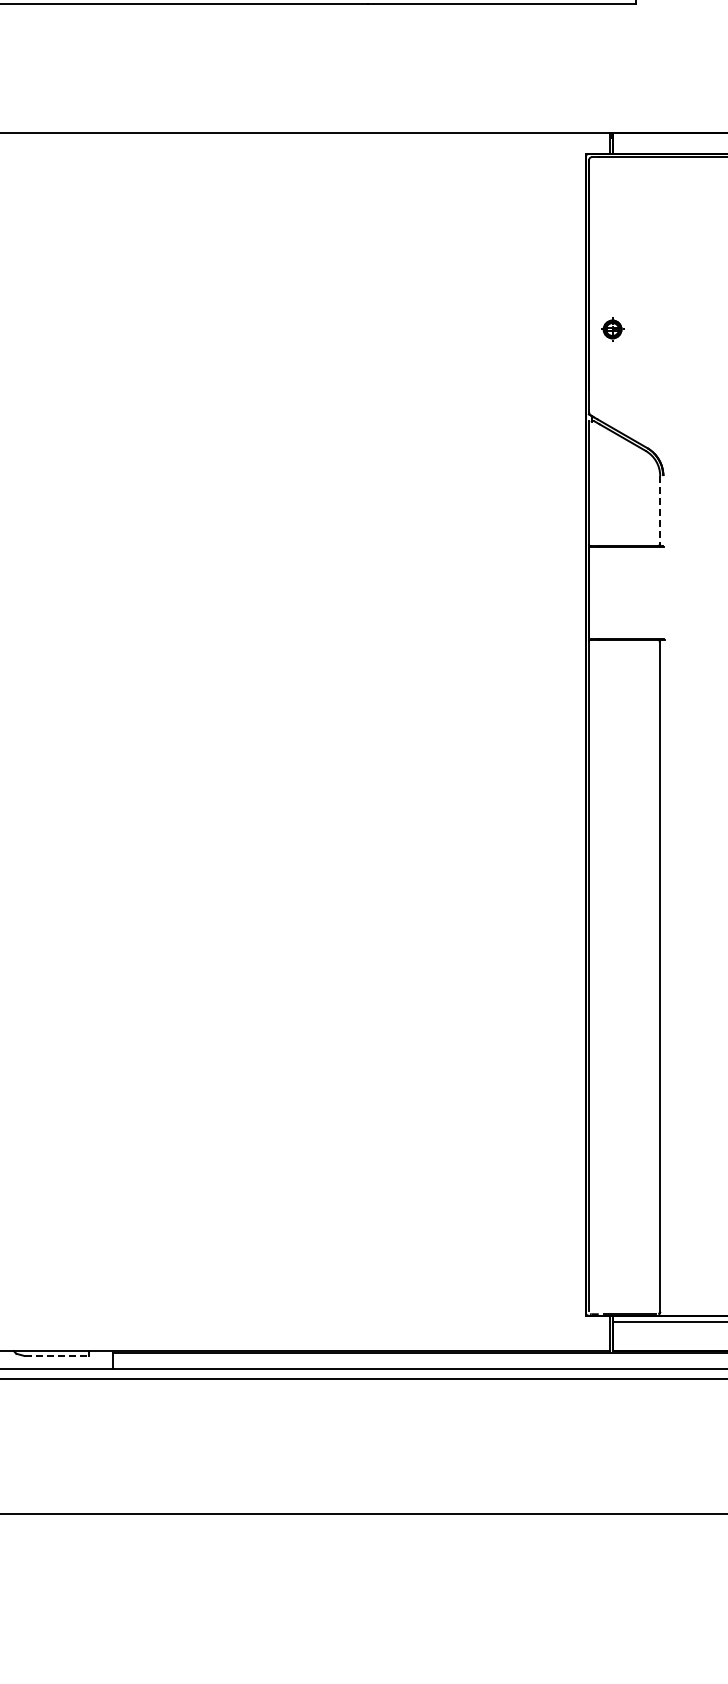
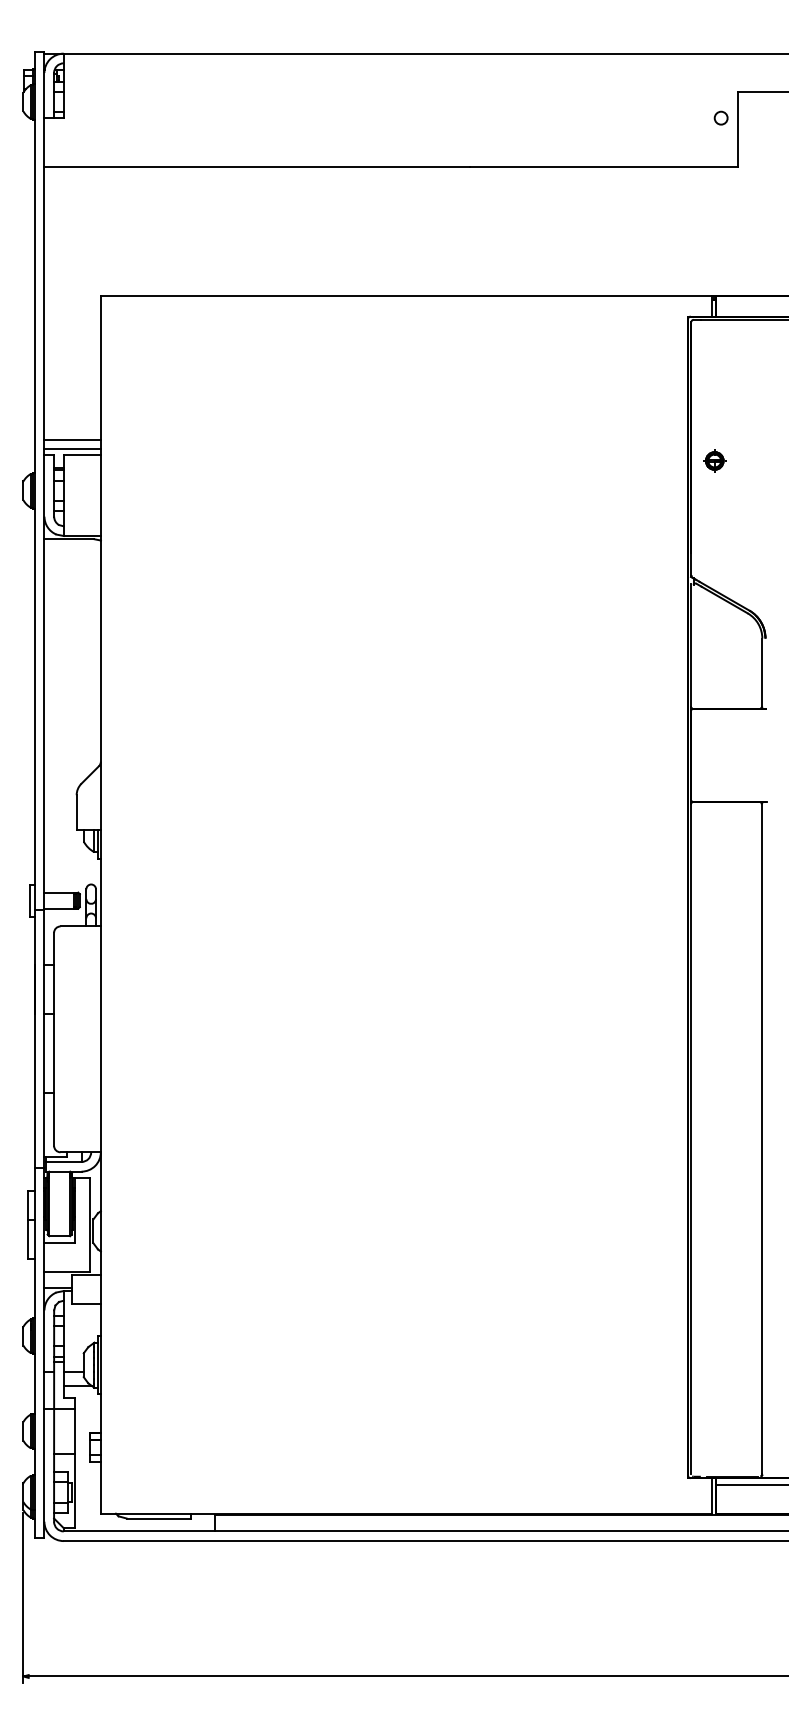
part: (612, 328) -> (714, 460), moved
line: (660, 510) -> (762, 673), dashed -> solid
line: (57, 1355) -> (159, 1518), dashed -> solid

